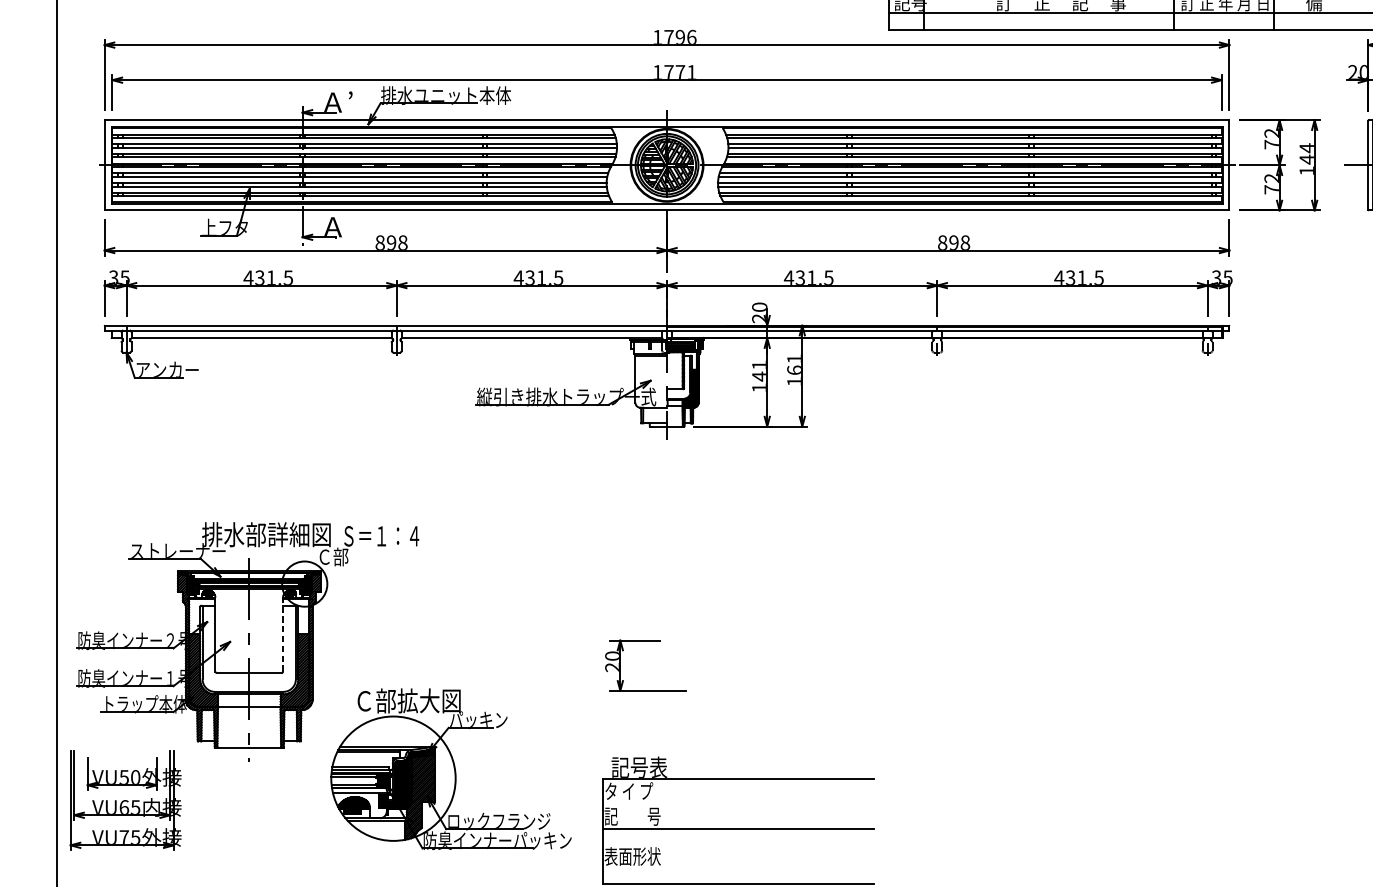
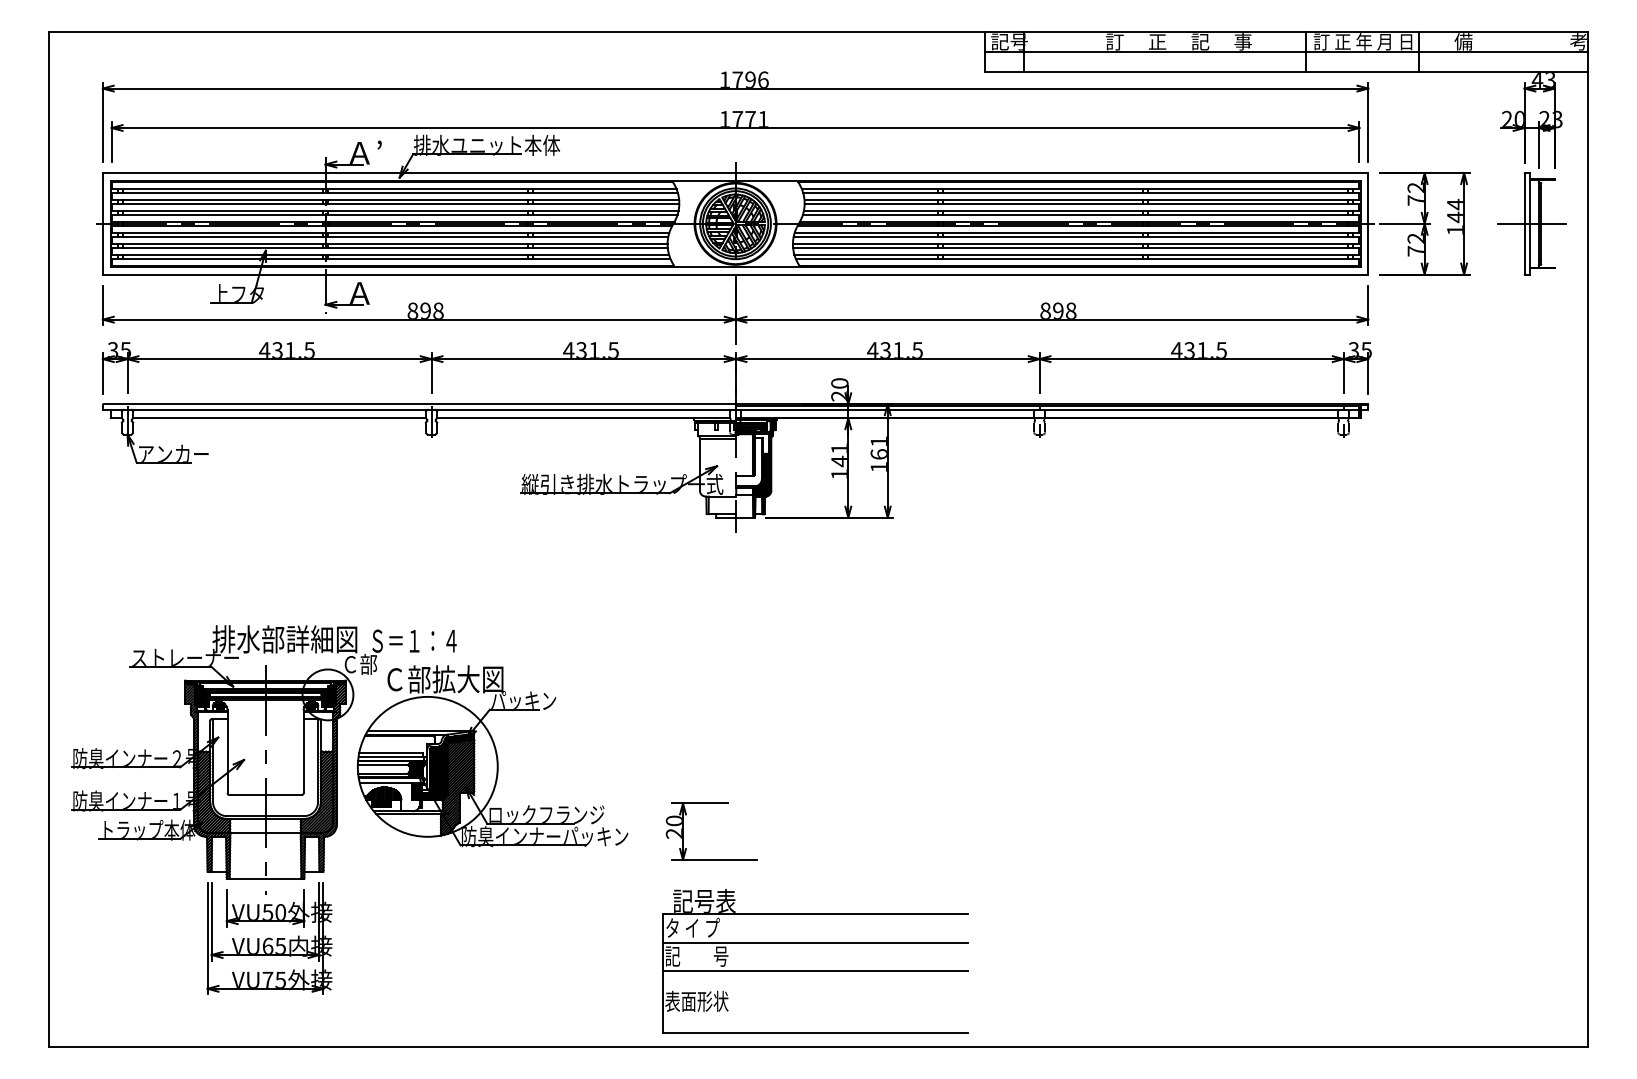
line: (282, 634) -> (303, 751), dashed -> solid
part: (645, 640) -> (711, 803), moved
part: (450, 769) -> (492, 756), moved
part: (125, 800) -> (269, 938), moved
line: (738, 804) -> (815, 942), added

